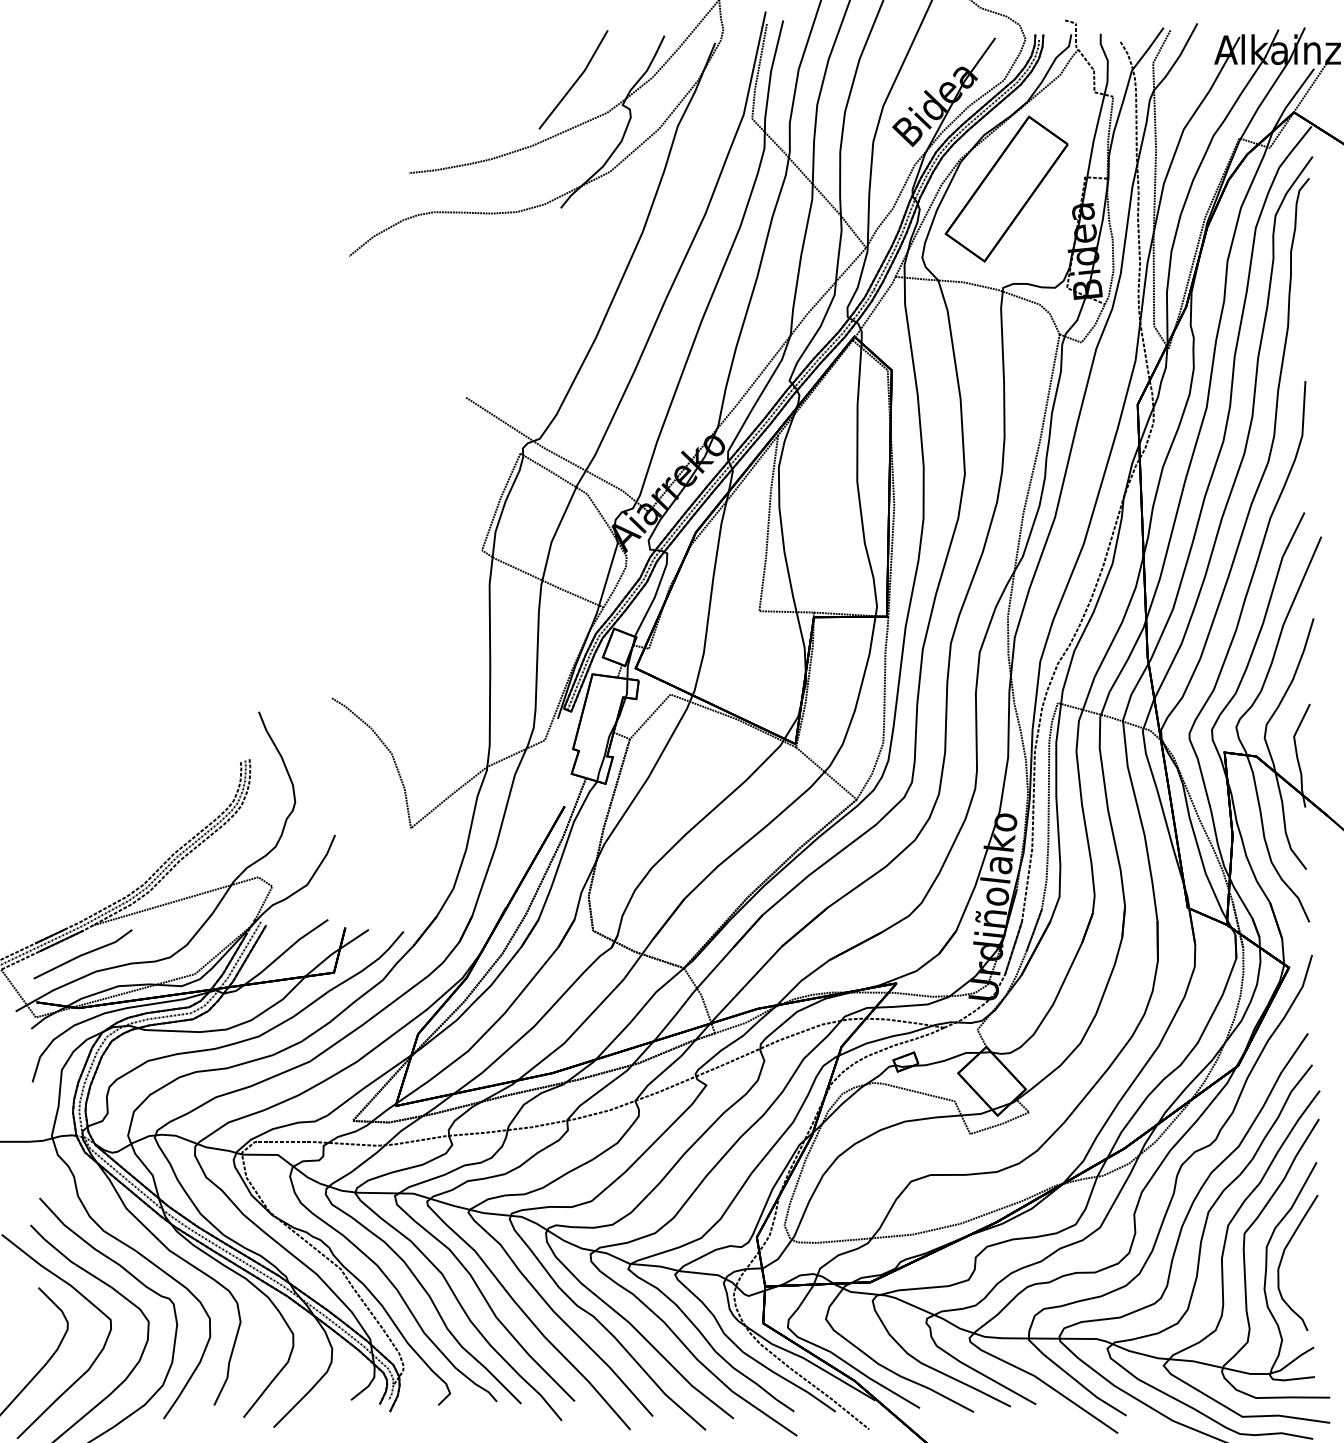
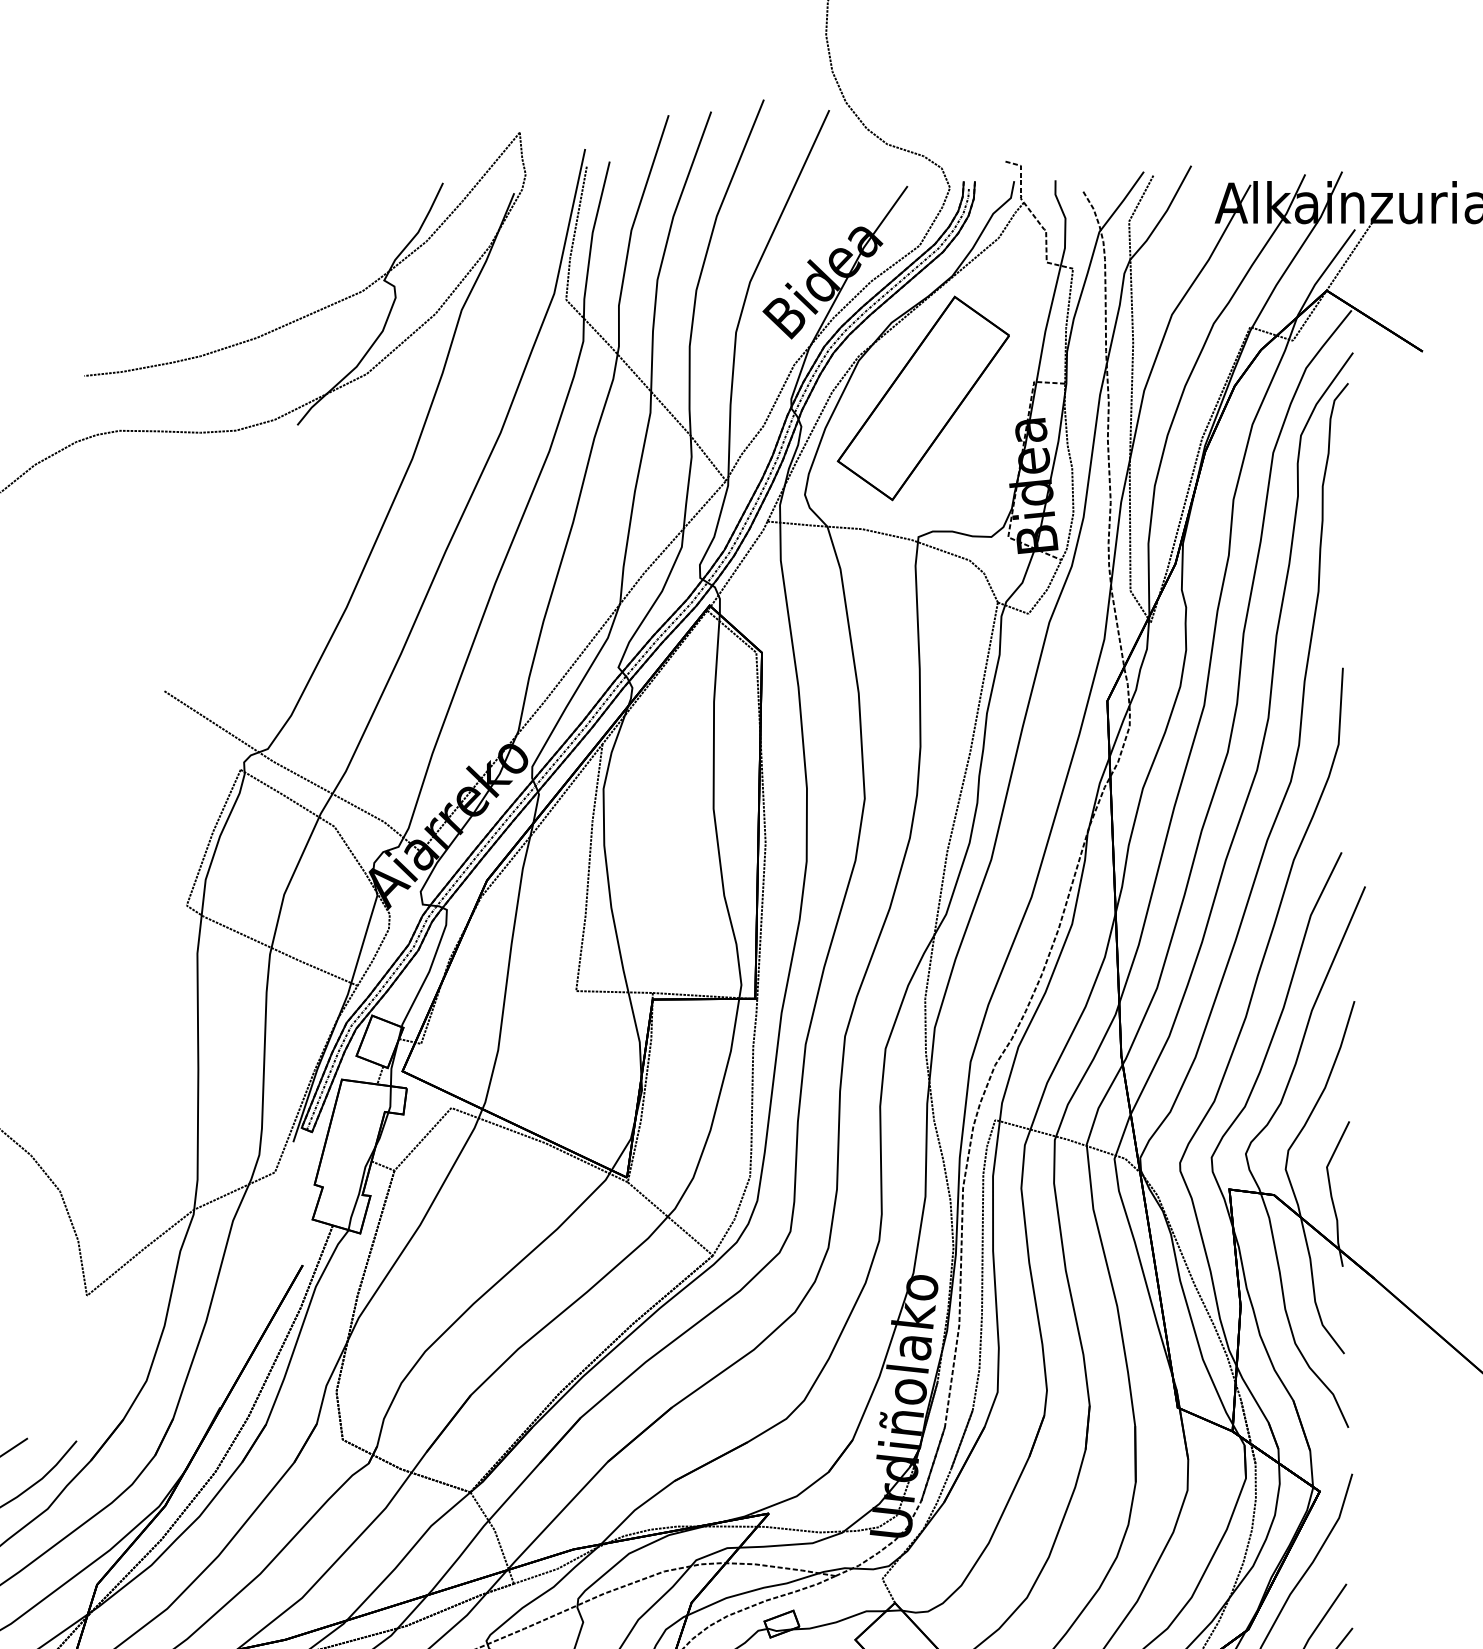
line: (575, 80) -> (318, 245), removed

